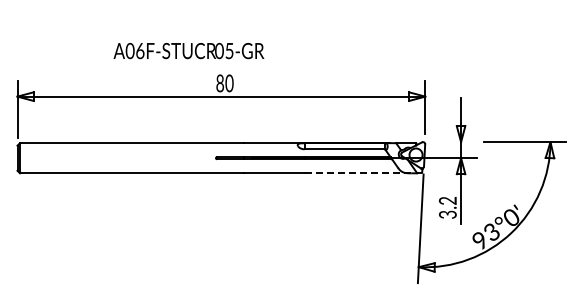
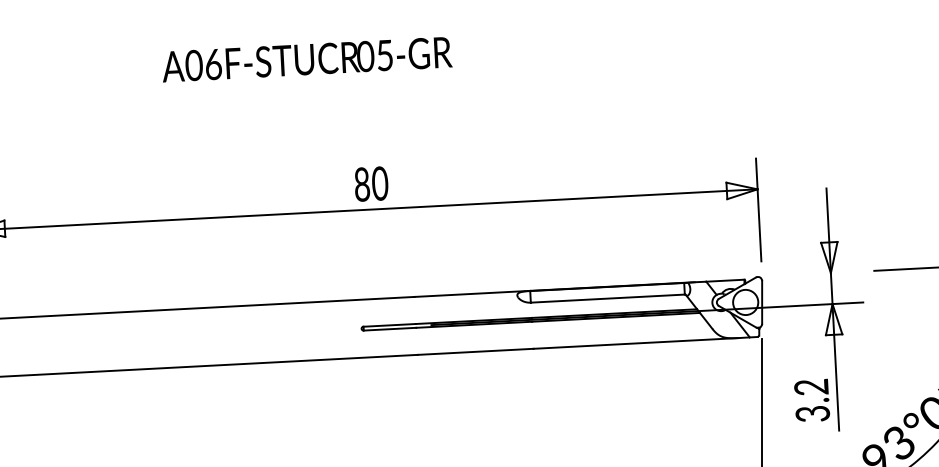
text: (188, 51) -> (306, 60), moved
line: (357, 173) -> (635, 343), dashed -> solid

